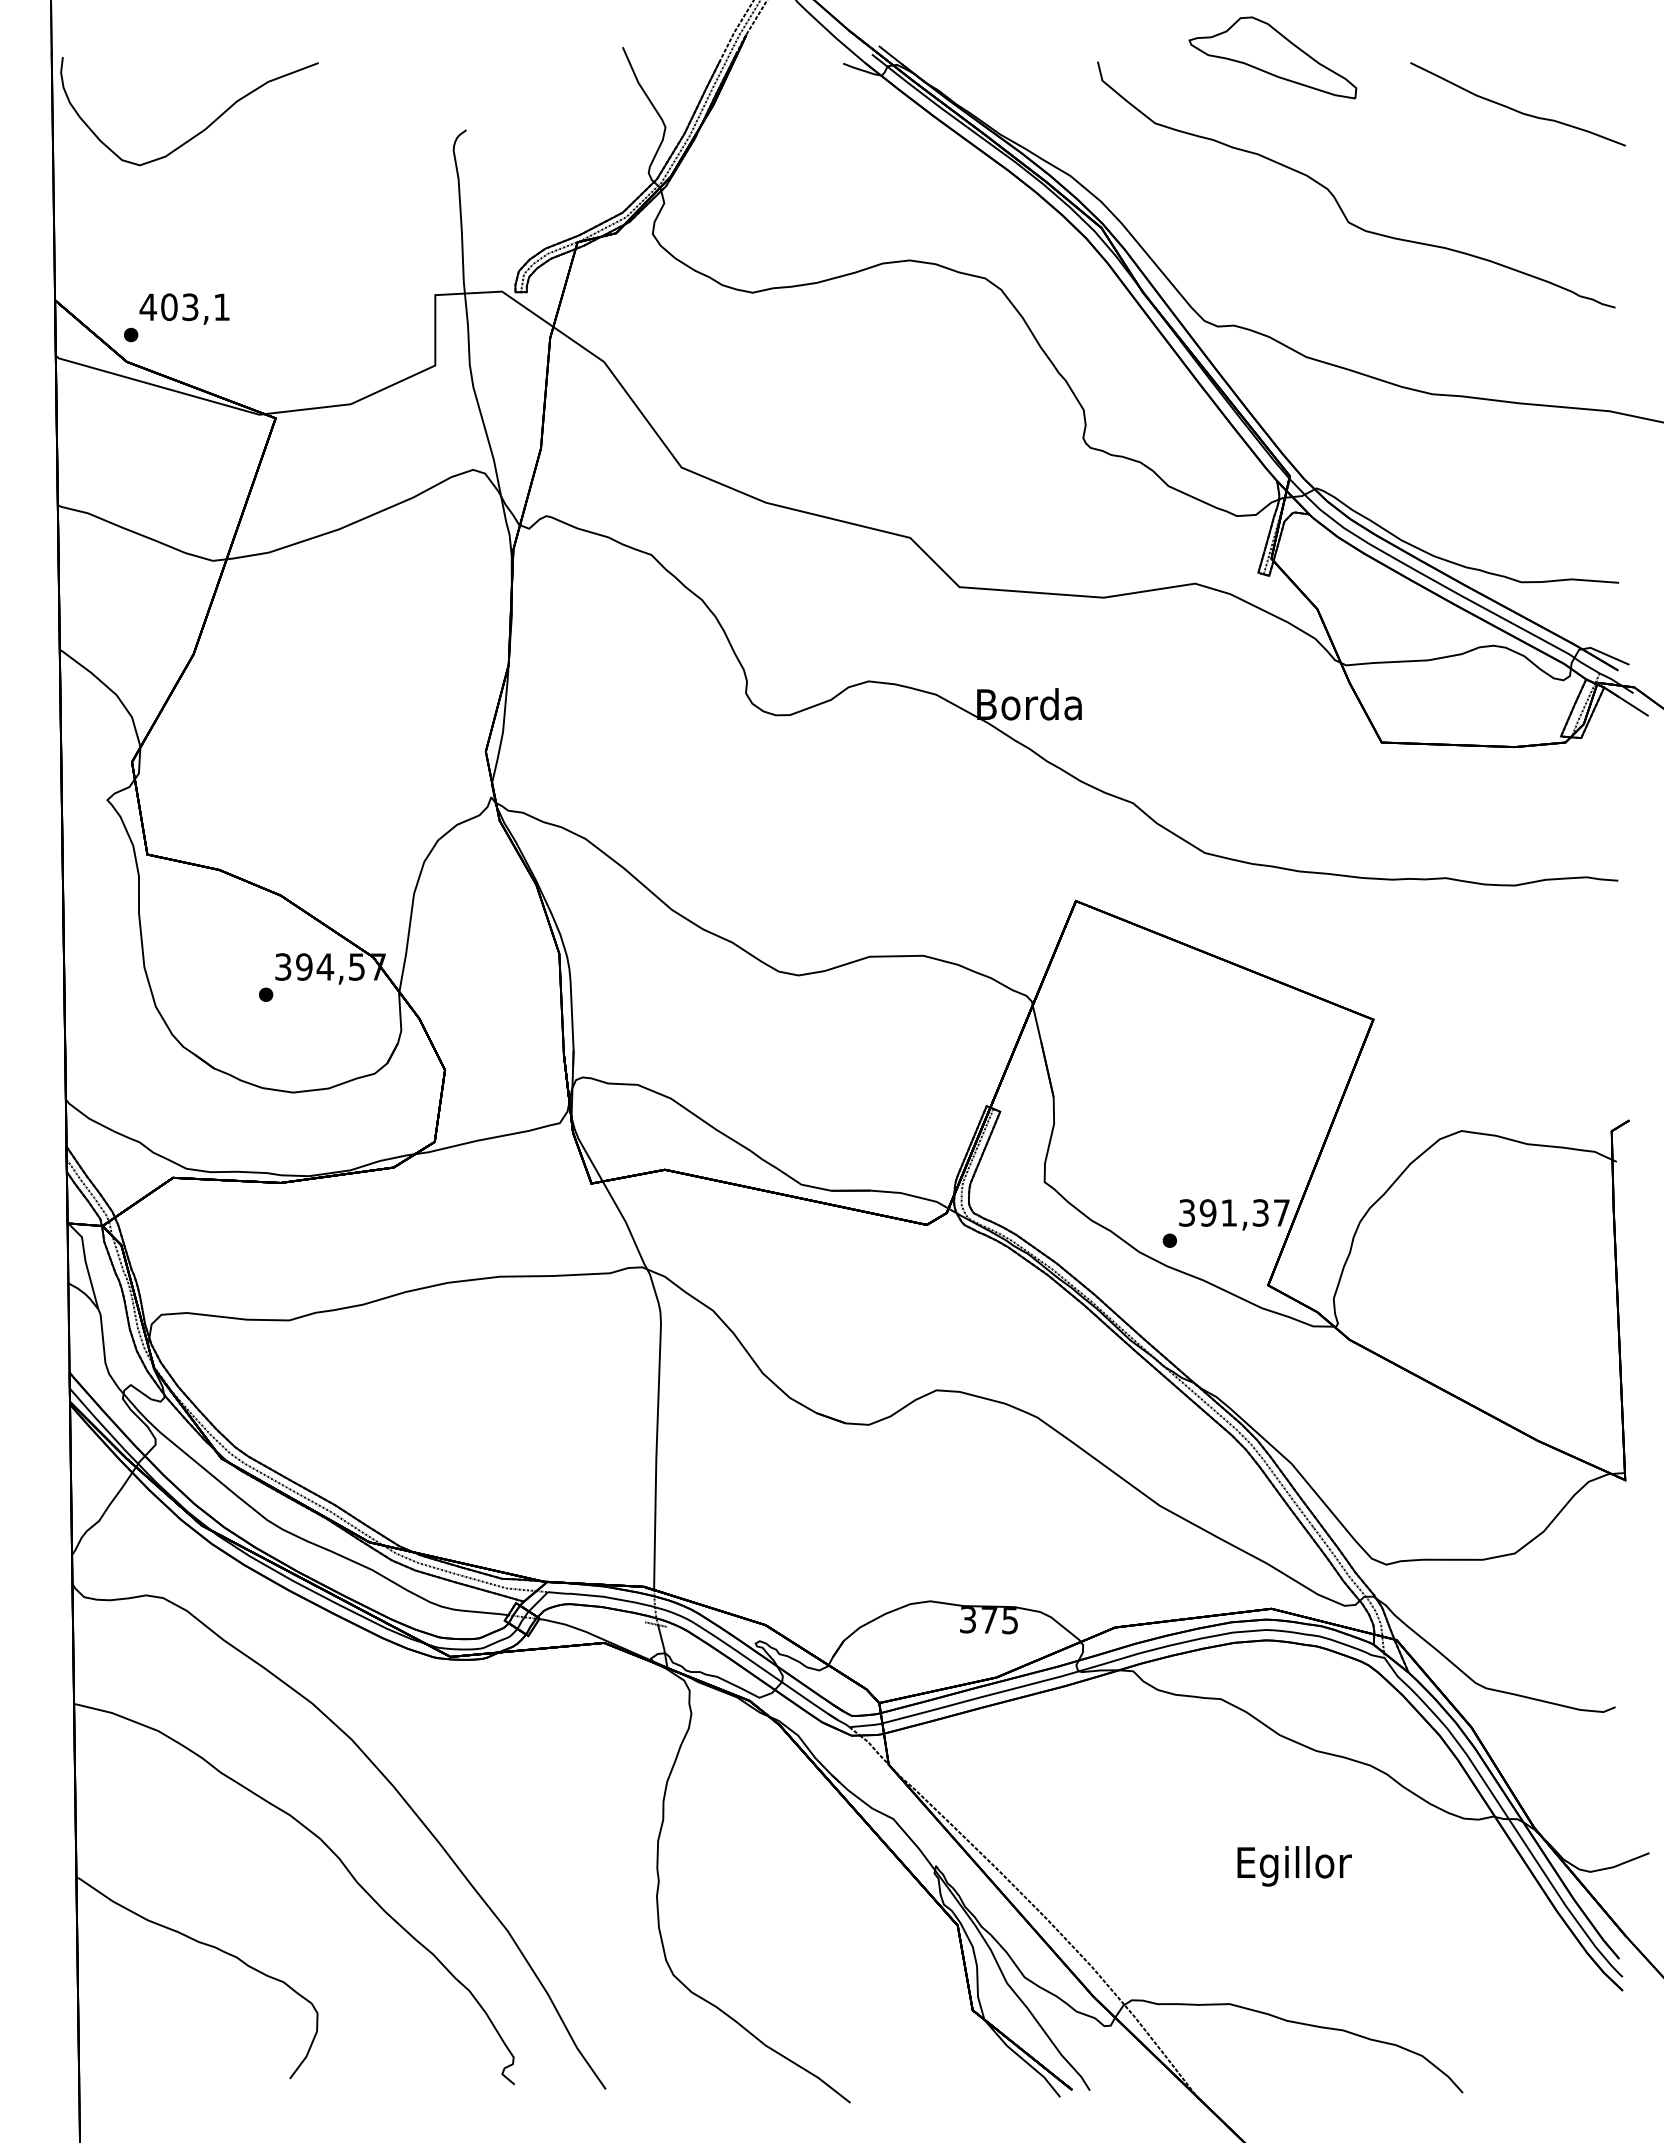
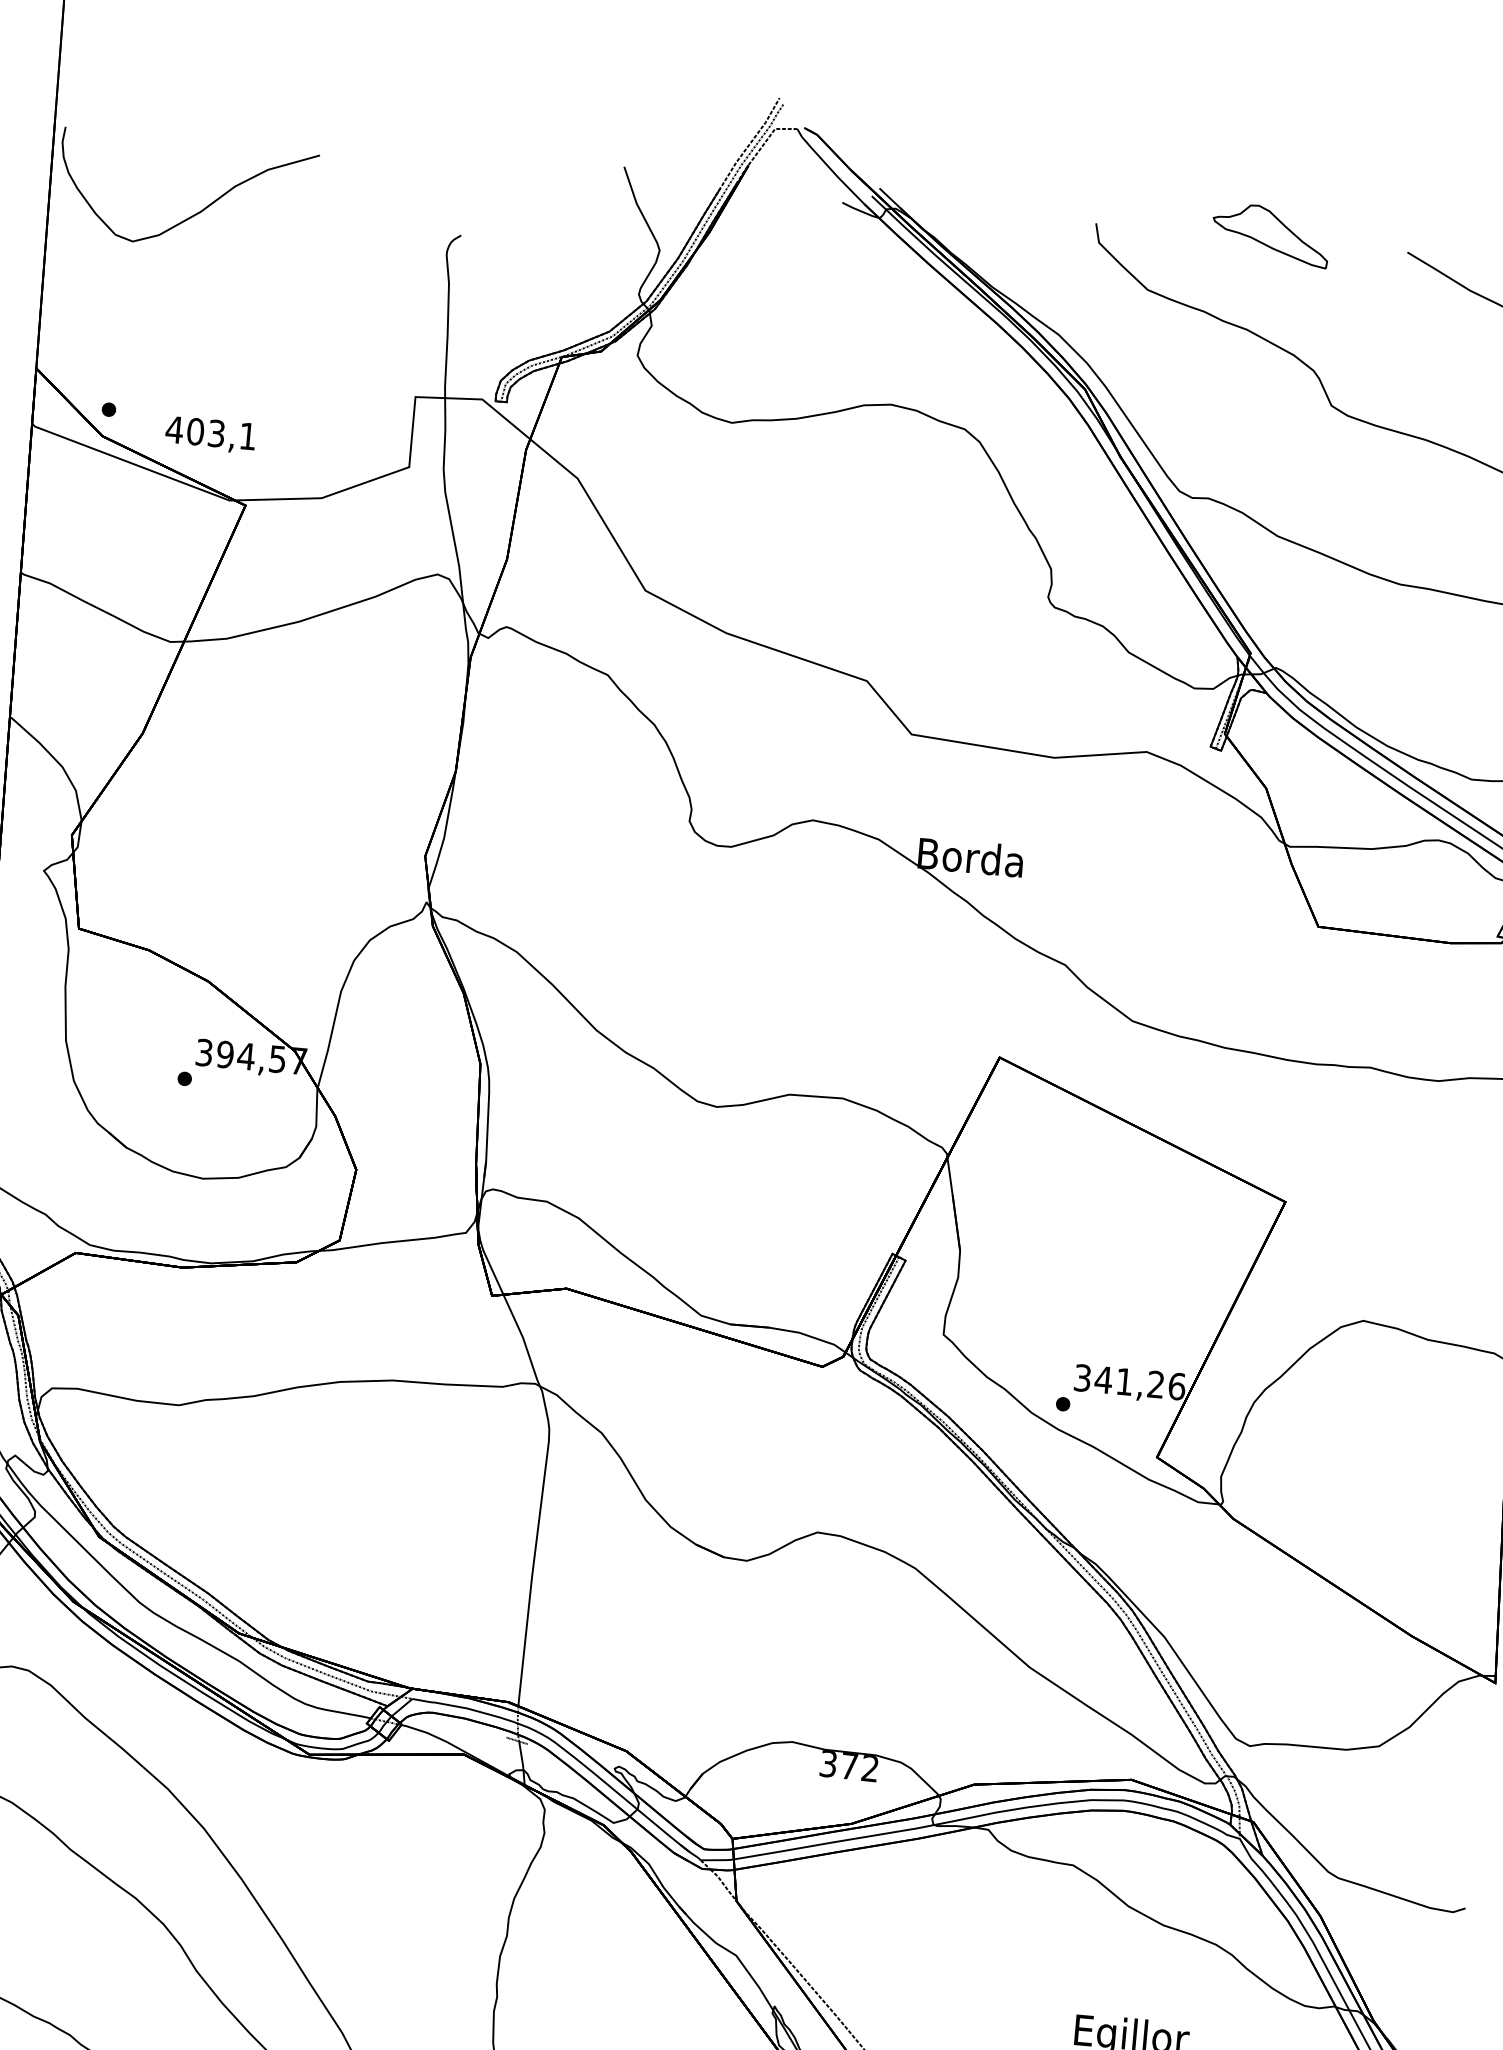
part: (1272, 57) -> (1270, 234), size x0.7
text: (184, 308) -> (210, 434), moved
text: (1244, 1212) -> (1139, 1382), 391,37 -> 341,26
text: (1009, 1621) -> (869, 1769), 375 -> 372

